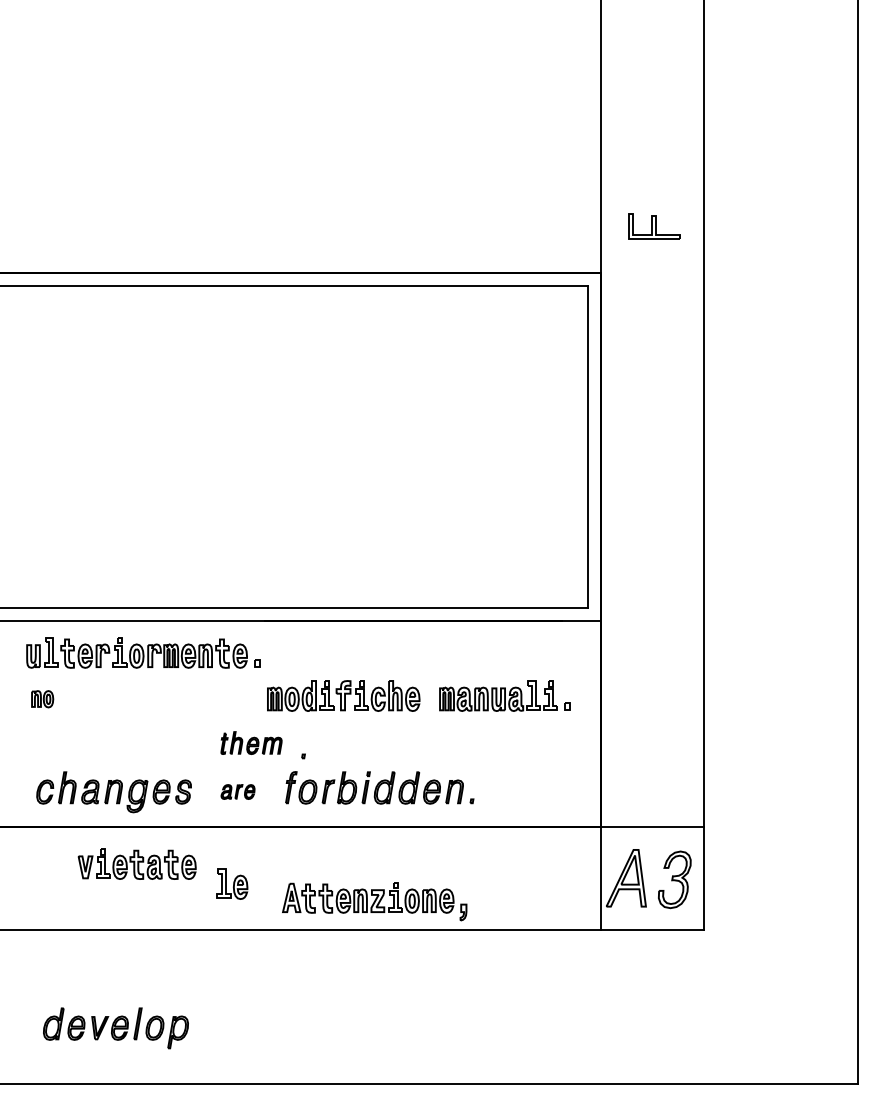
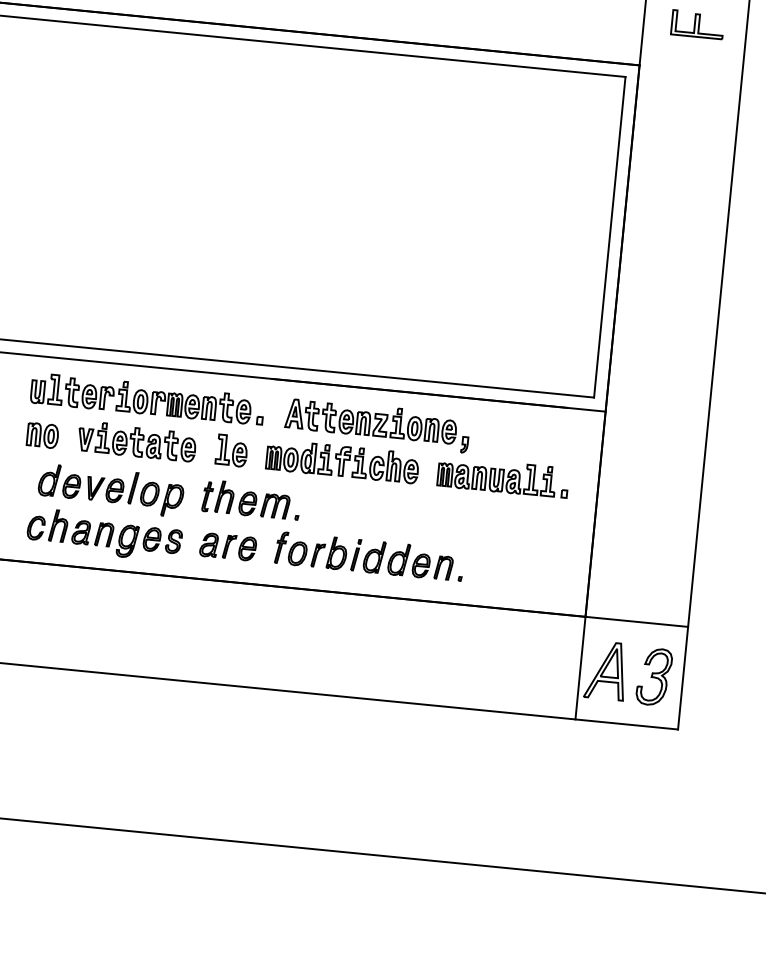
part: (42, 698) -> (42, 434), size x1.43
part: (251, 742) -> (246, 498), size x1.43
part: (237, 791) -> (227, 546), size x1.67
part: (136, 863) -> (136, 440), moved
part: (232, 883) -> (232, 450), moved
part: (374, 901) -> (377, 425), moved
part: (115, 1028) -> (110, 490), moved

